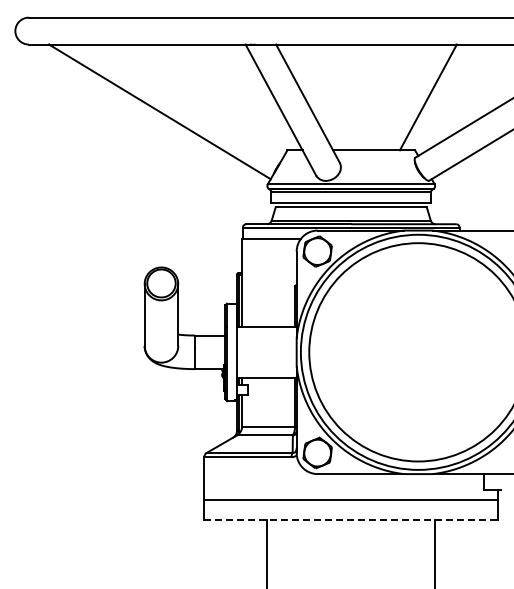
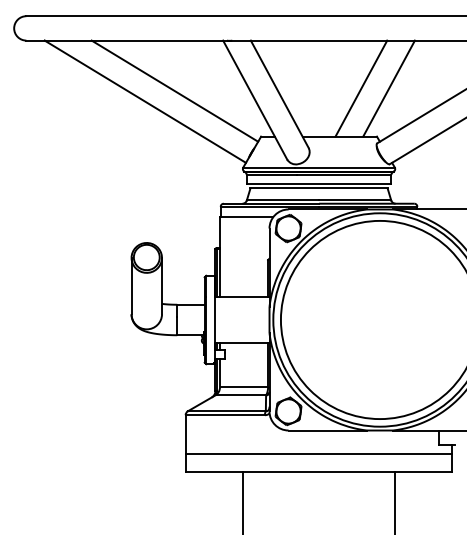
line: (397, 97) -> (361, 88), added
line: (192, 99) -> (174, 90), added
line: (351, 519) -> (319, 471), dashed -> solid

